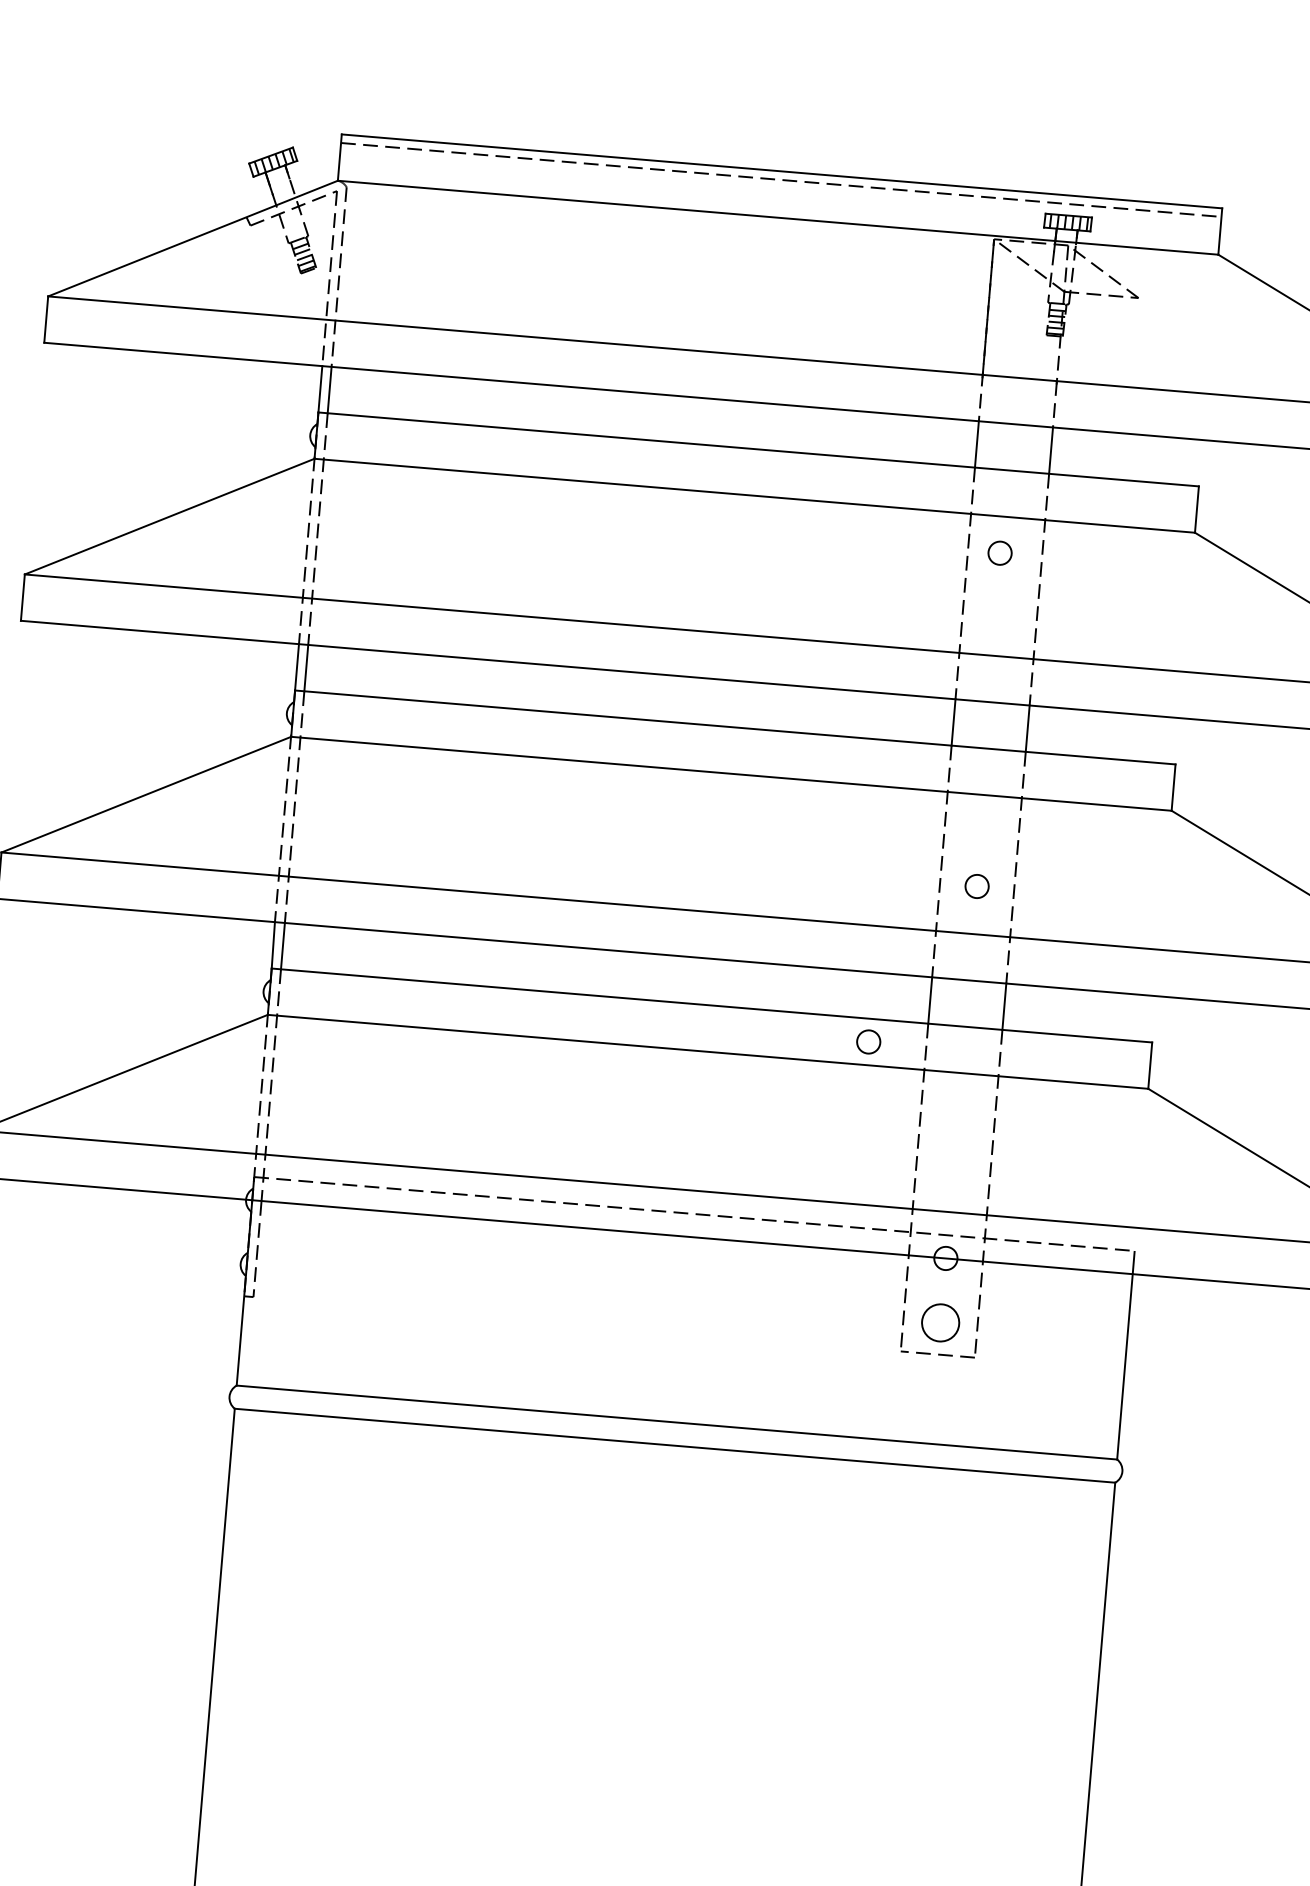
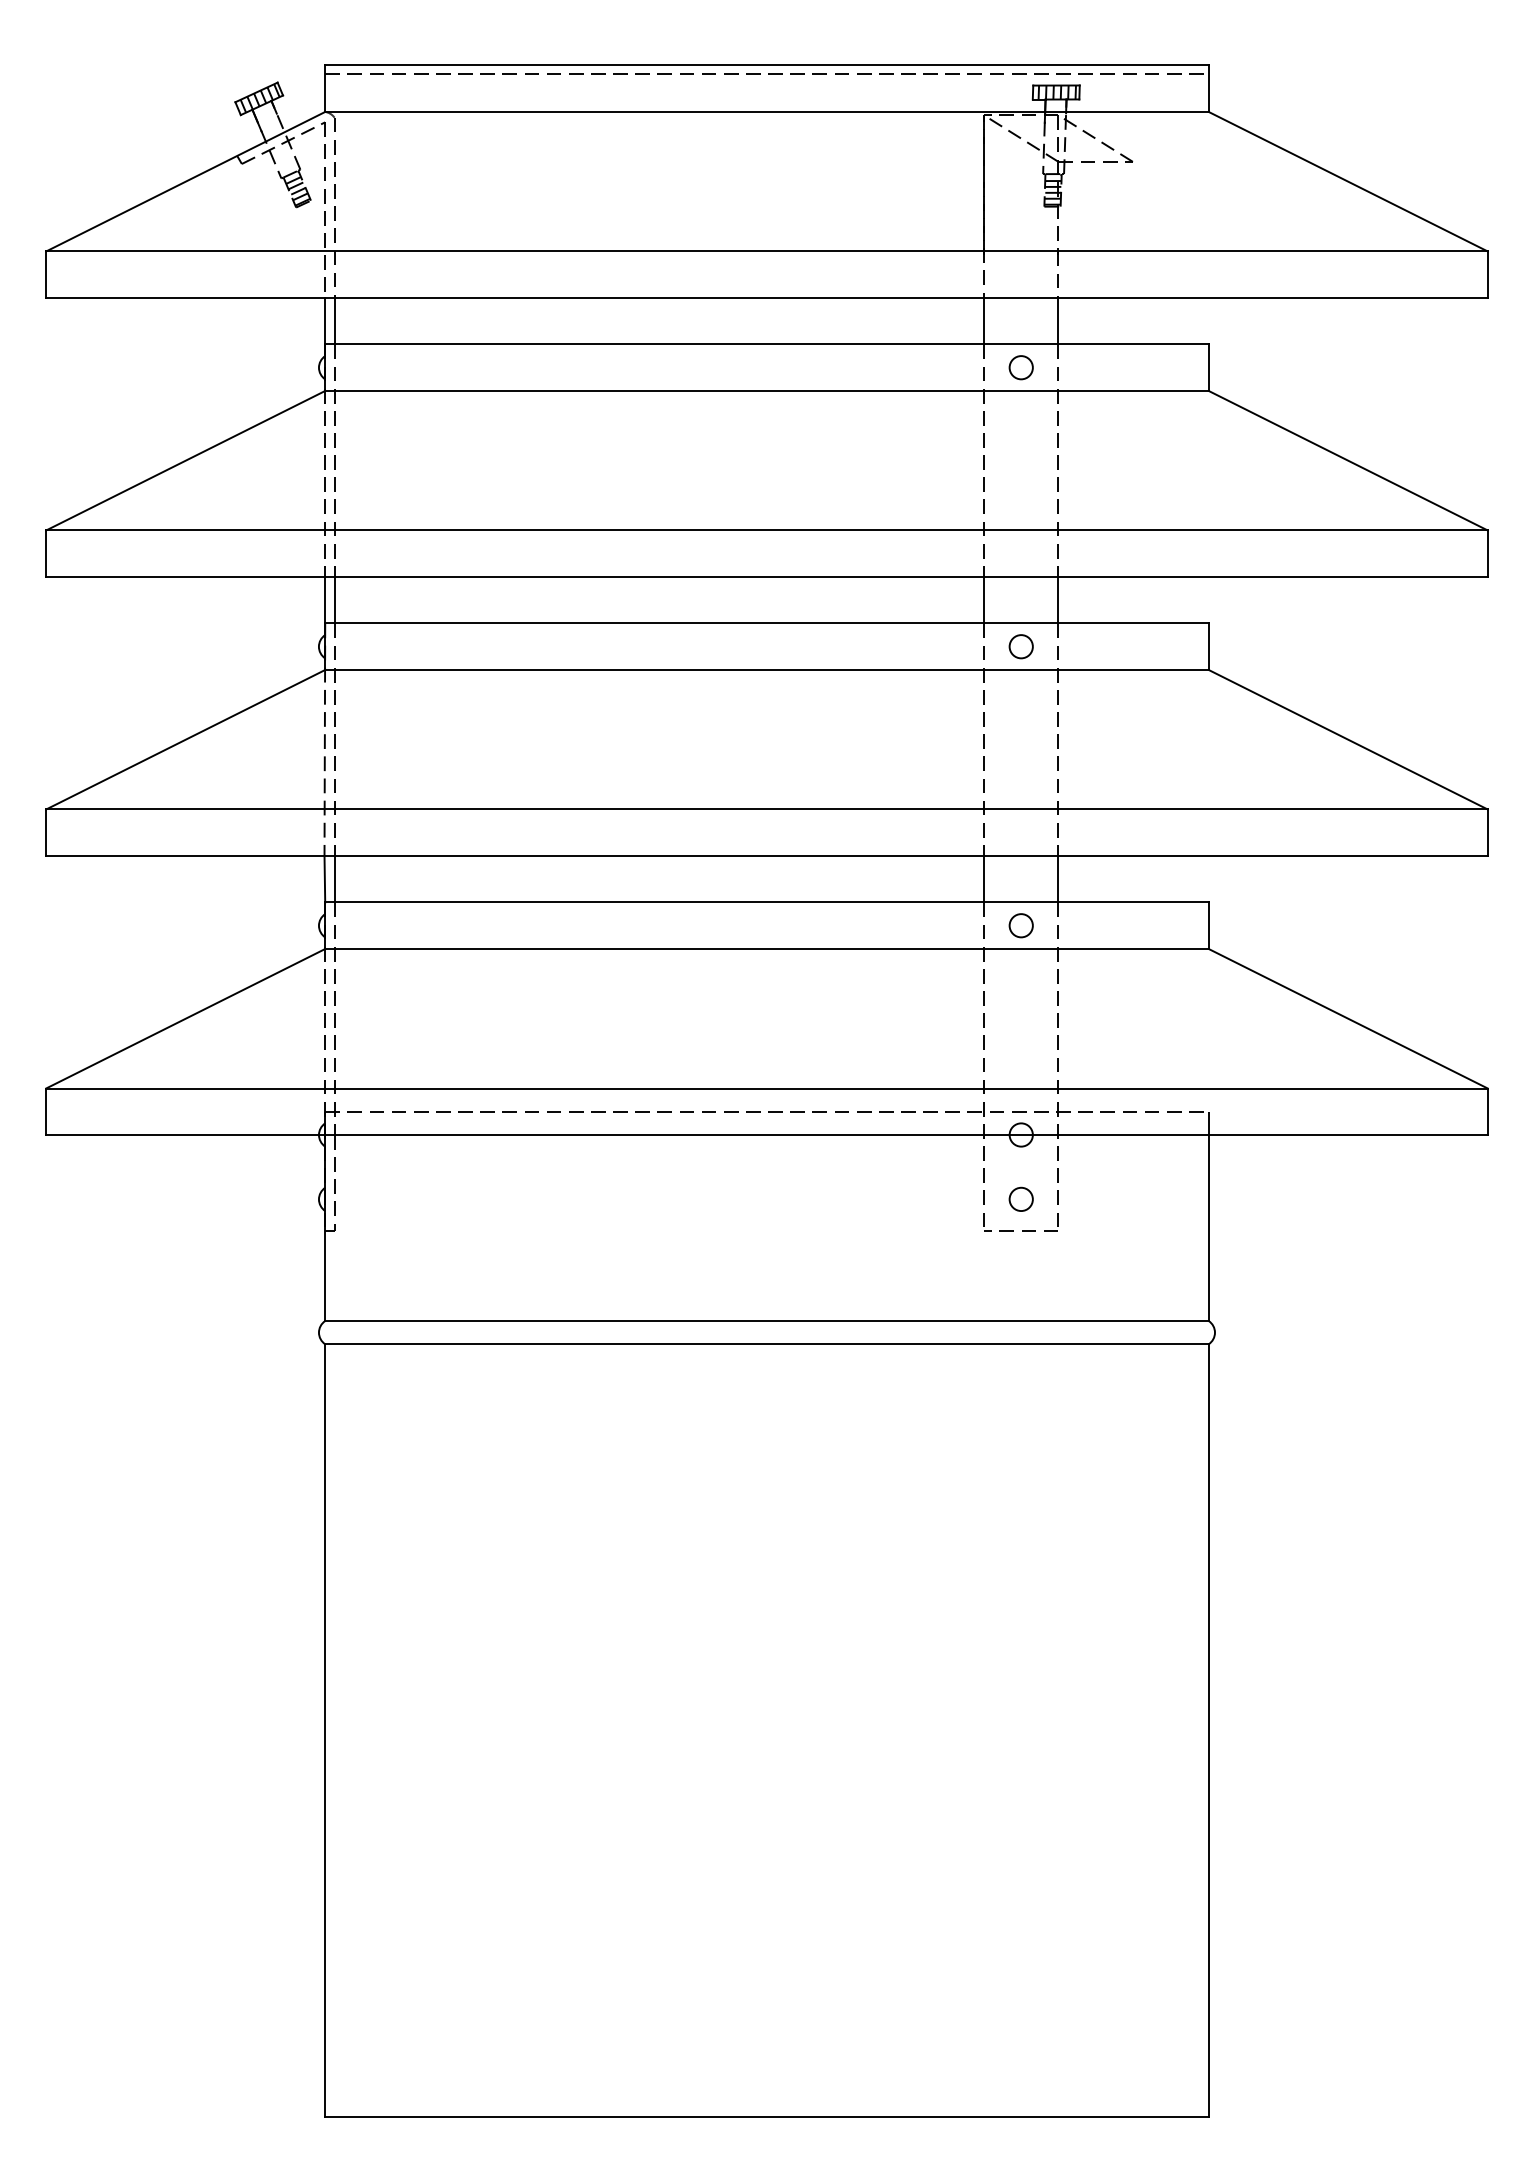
circle: (999, 552) -> (1020, 367), moved
circle: (976, 886) -> (1020, 646), moved
circle: (867, 1041) -> (1020, 925), moved
circle: (939, 1321) -> (1020, 1198), size x0.62

